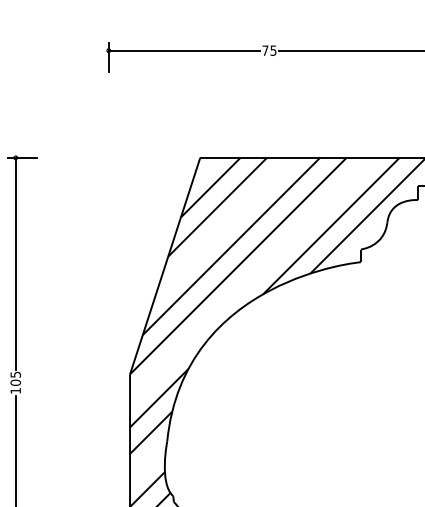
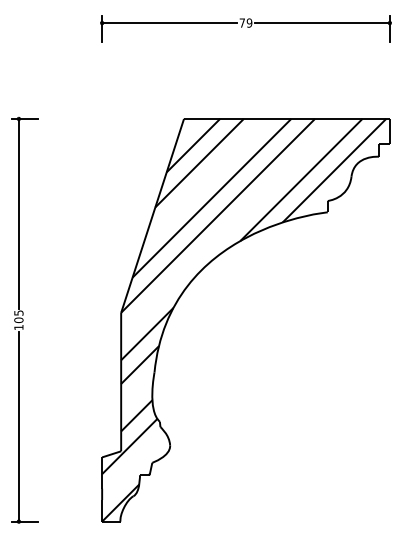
text: (273, 50) -> (249, 22), 75 -> 79

